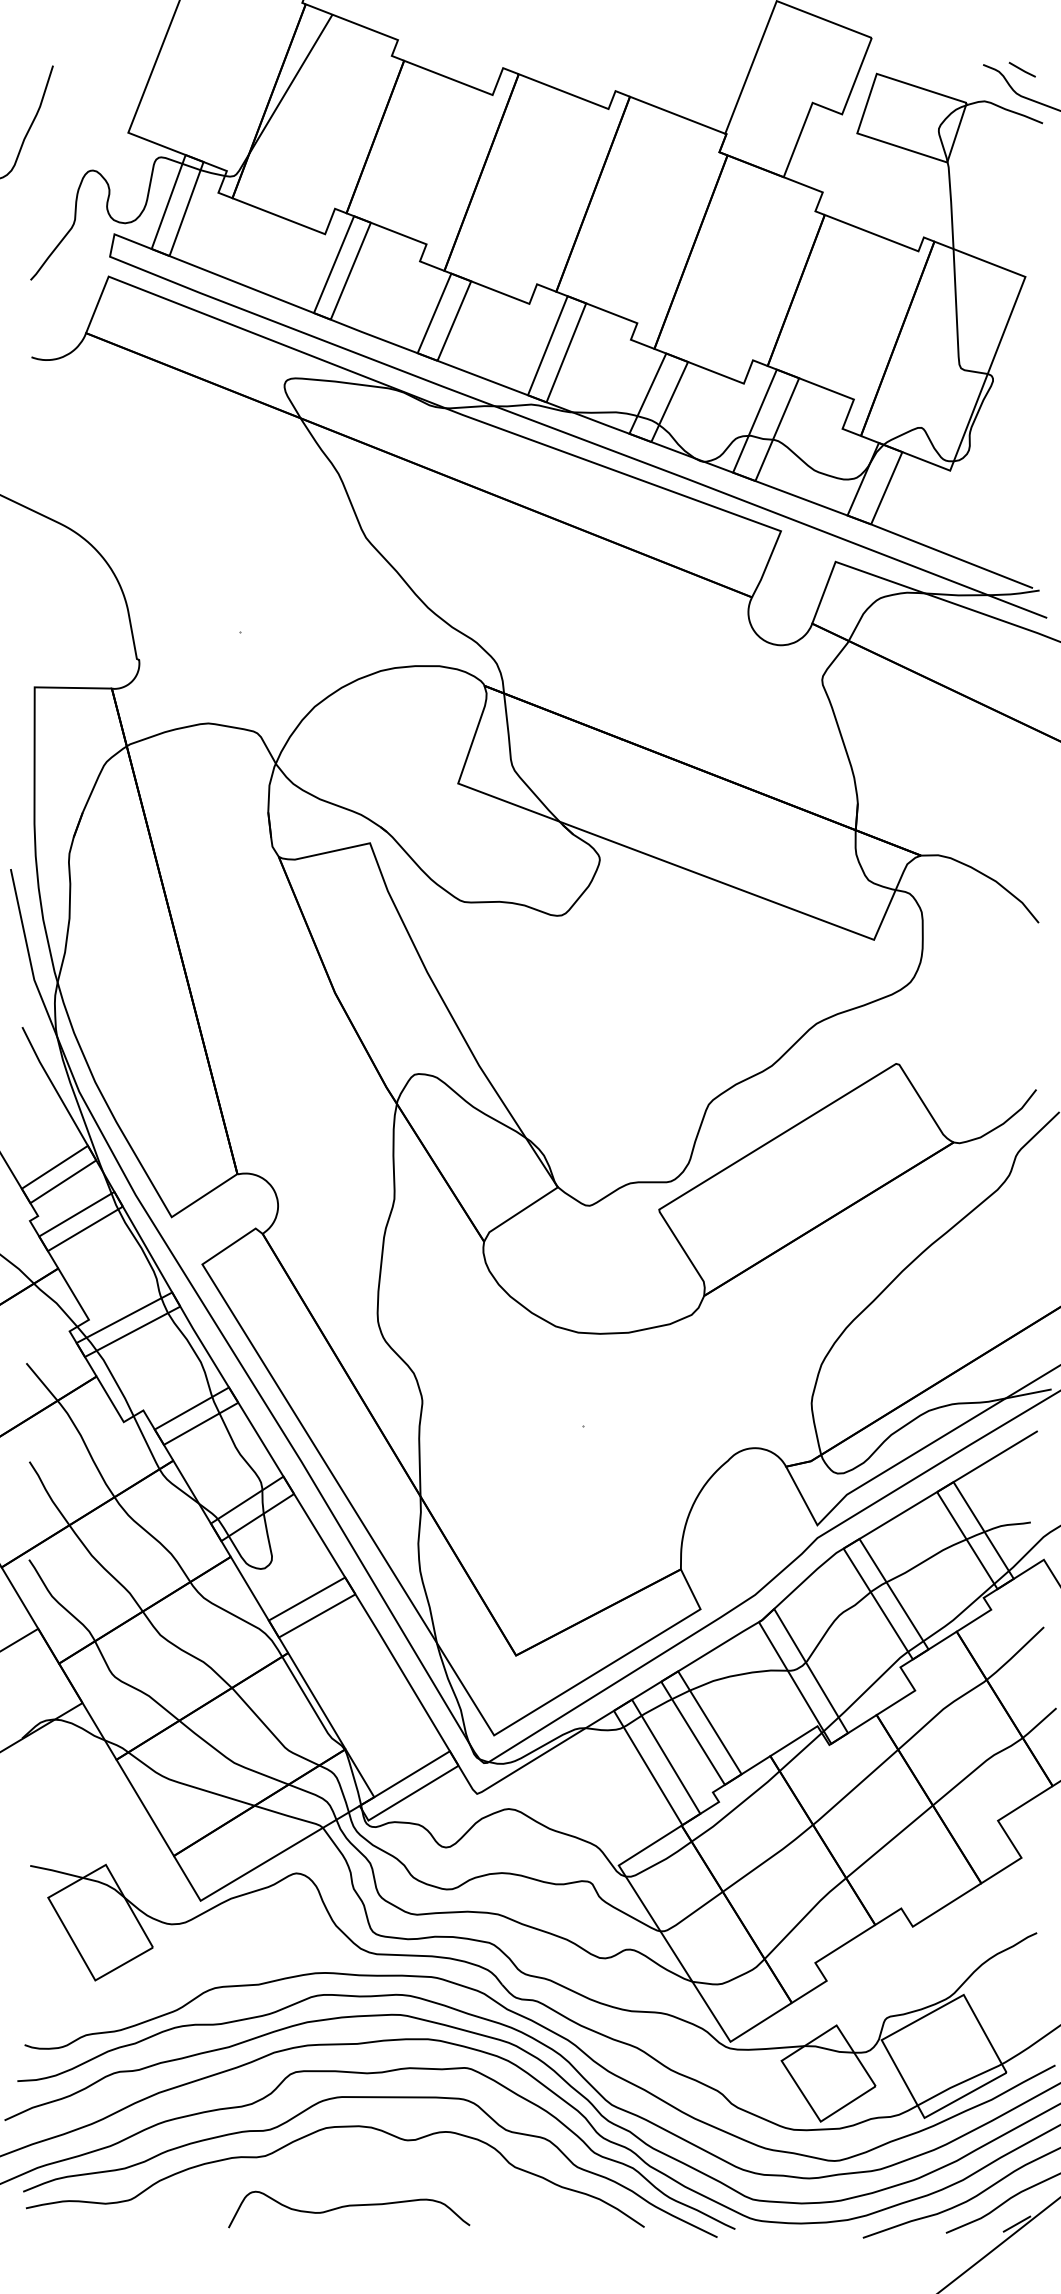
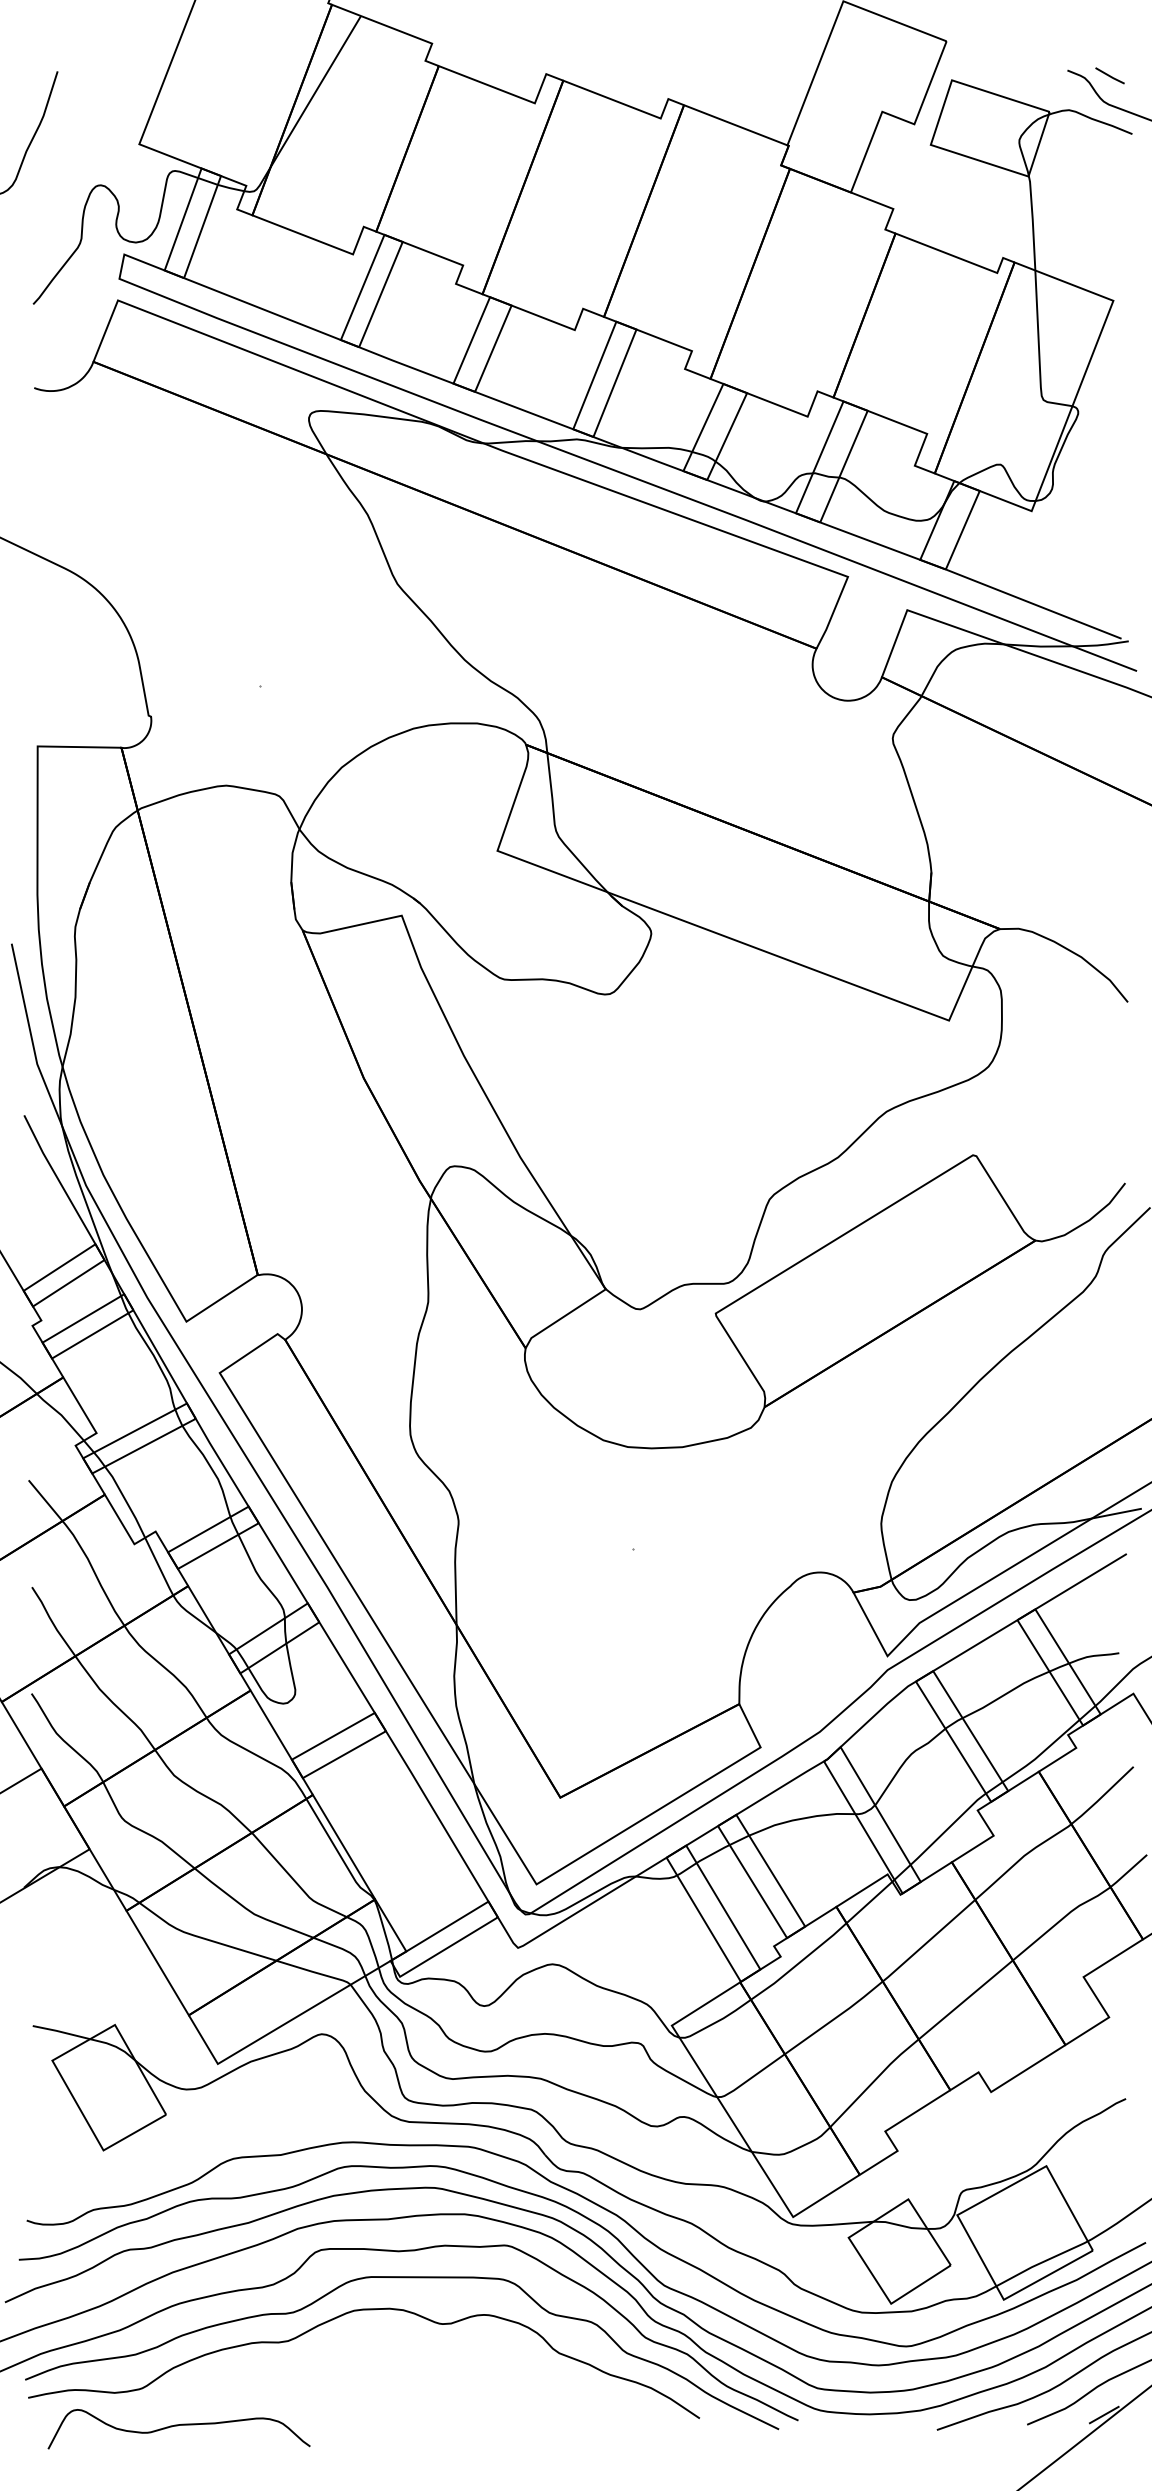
curve: (347, 2207) -> (177, 2426), moved

